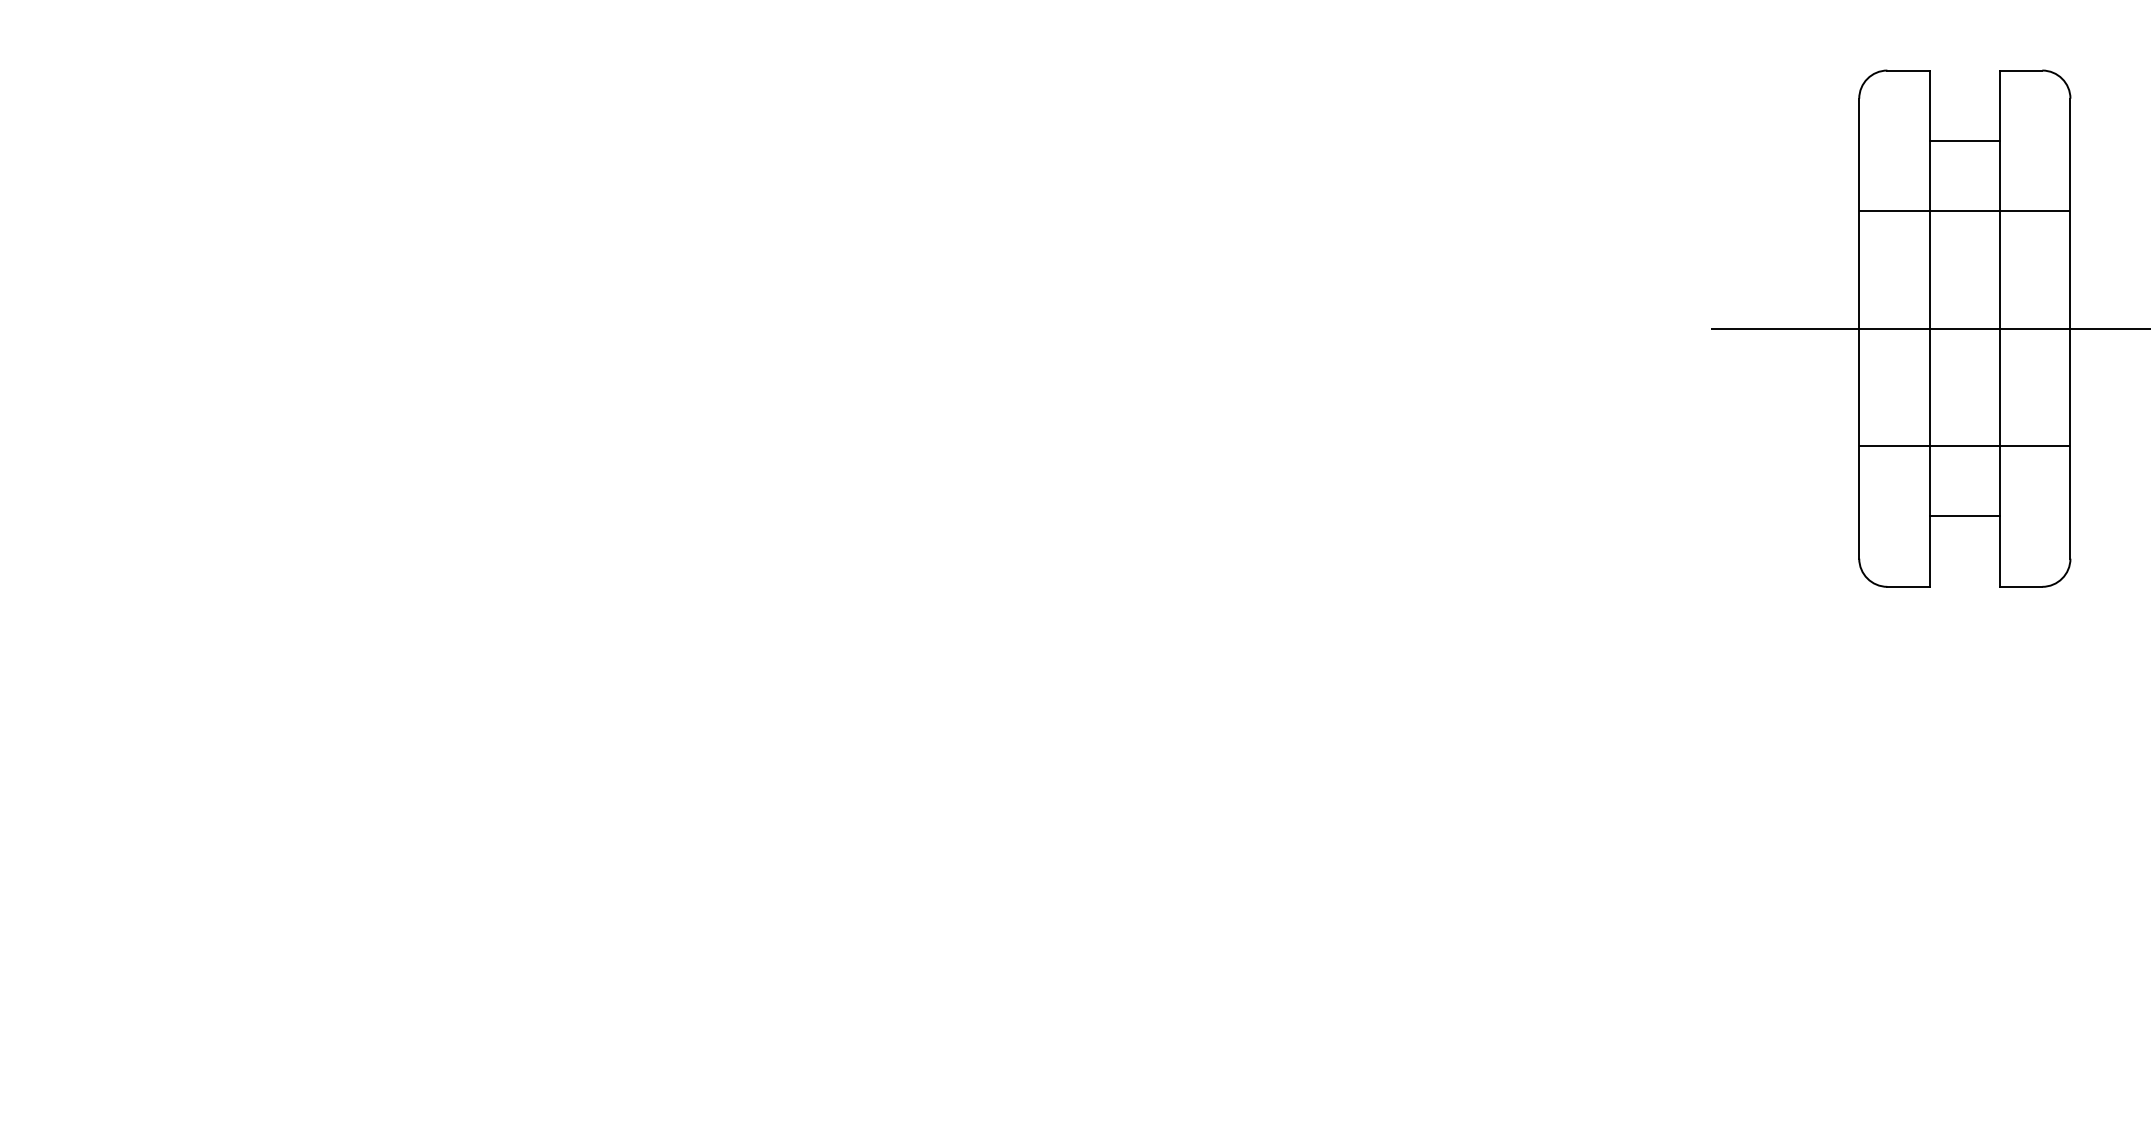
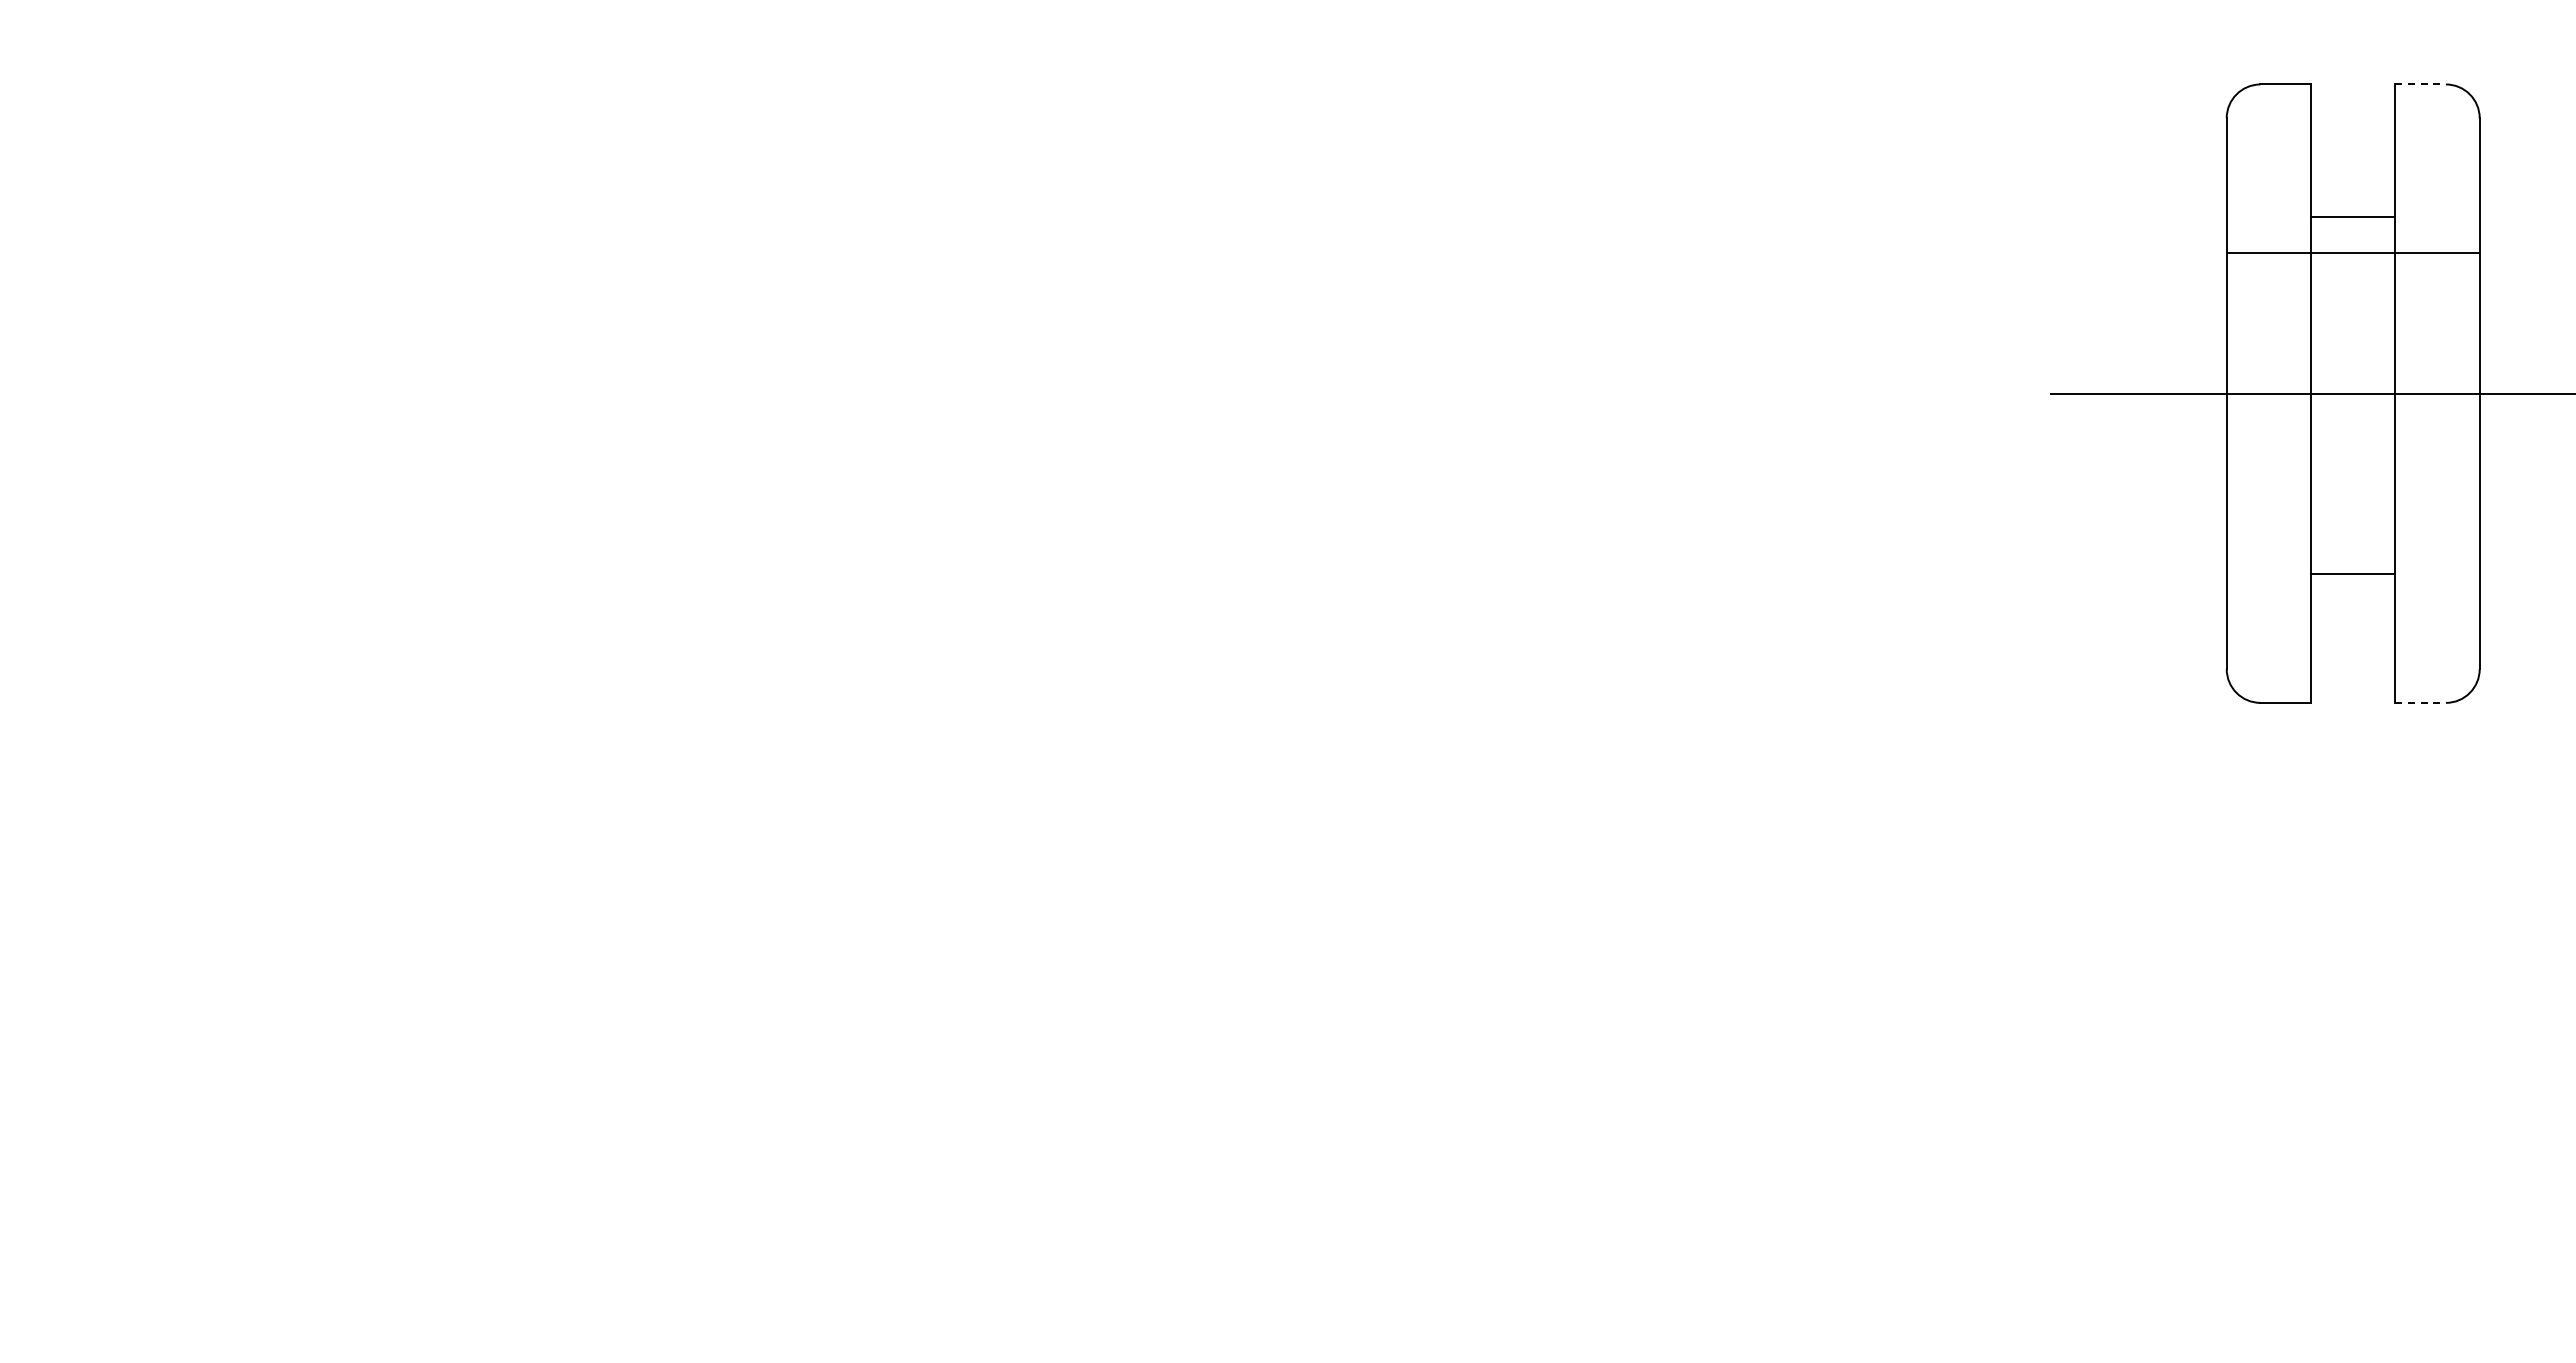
line: (2021, 70) -> (2421, 84), solid -> dashed
line: (1965, 140) -> (2353, 216), moved
line: (1964, 446) -> (2352, 534), removed
line: (1965, 516) -> (2353, 573), moved
line: (2021, 586) -> (2421, 702), solid -> dashed

